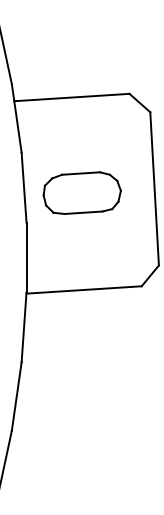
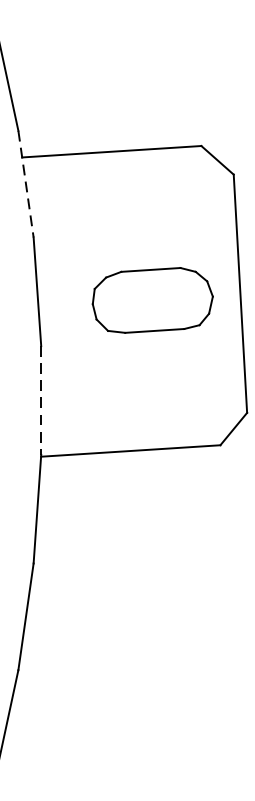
line: (16, 118) -> (25, 184), solid -> dashed
part: (81, 192) -> (151, 299), moved
line: (26, 257) -> (41, 400), solid -> dashed

